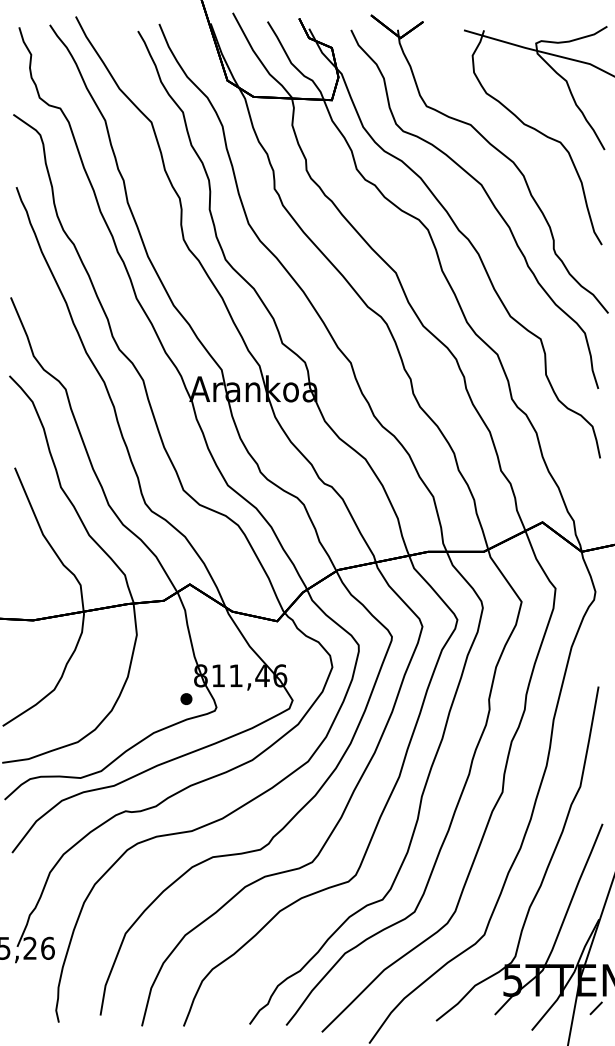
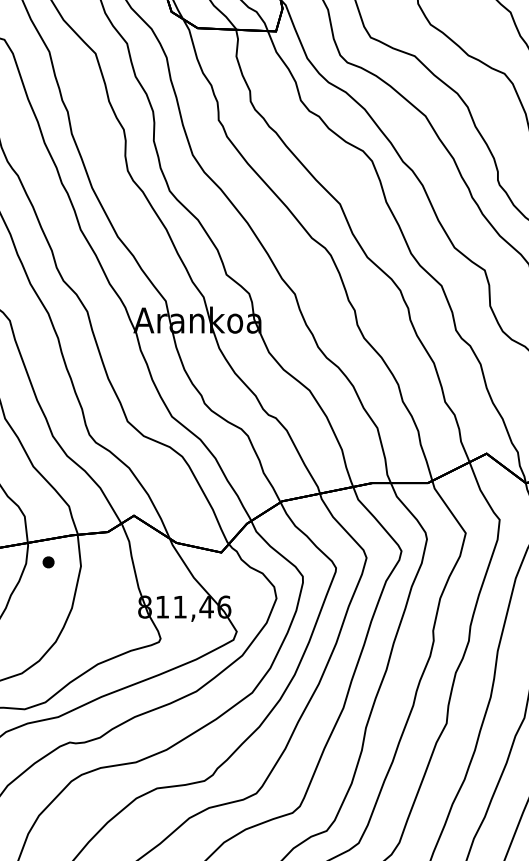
part: (186, 698) -> (48, 561), moved

